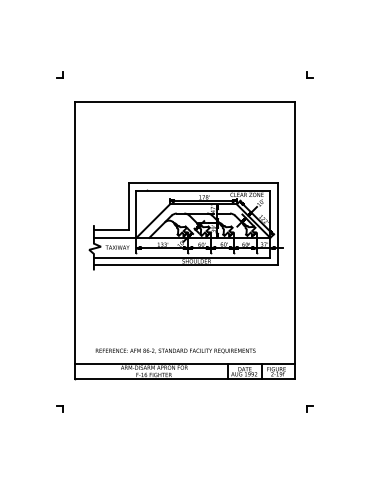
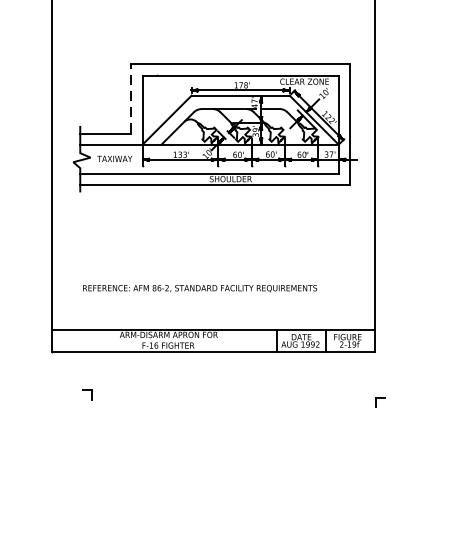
line: (128, 206) -> (130, 98), solid -> dashed
text: (175, 350) -> (199, 287), moved
part: (59, 408) -> (86, 394), moved
part: (309, 408) -> (379, 402), moved

